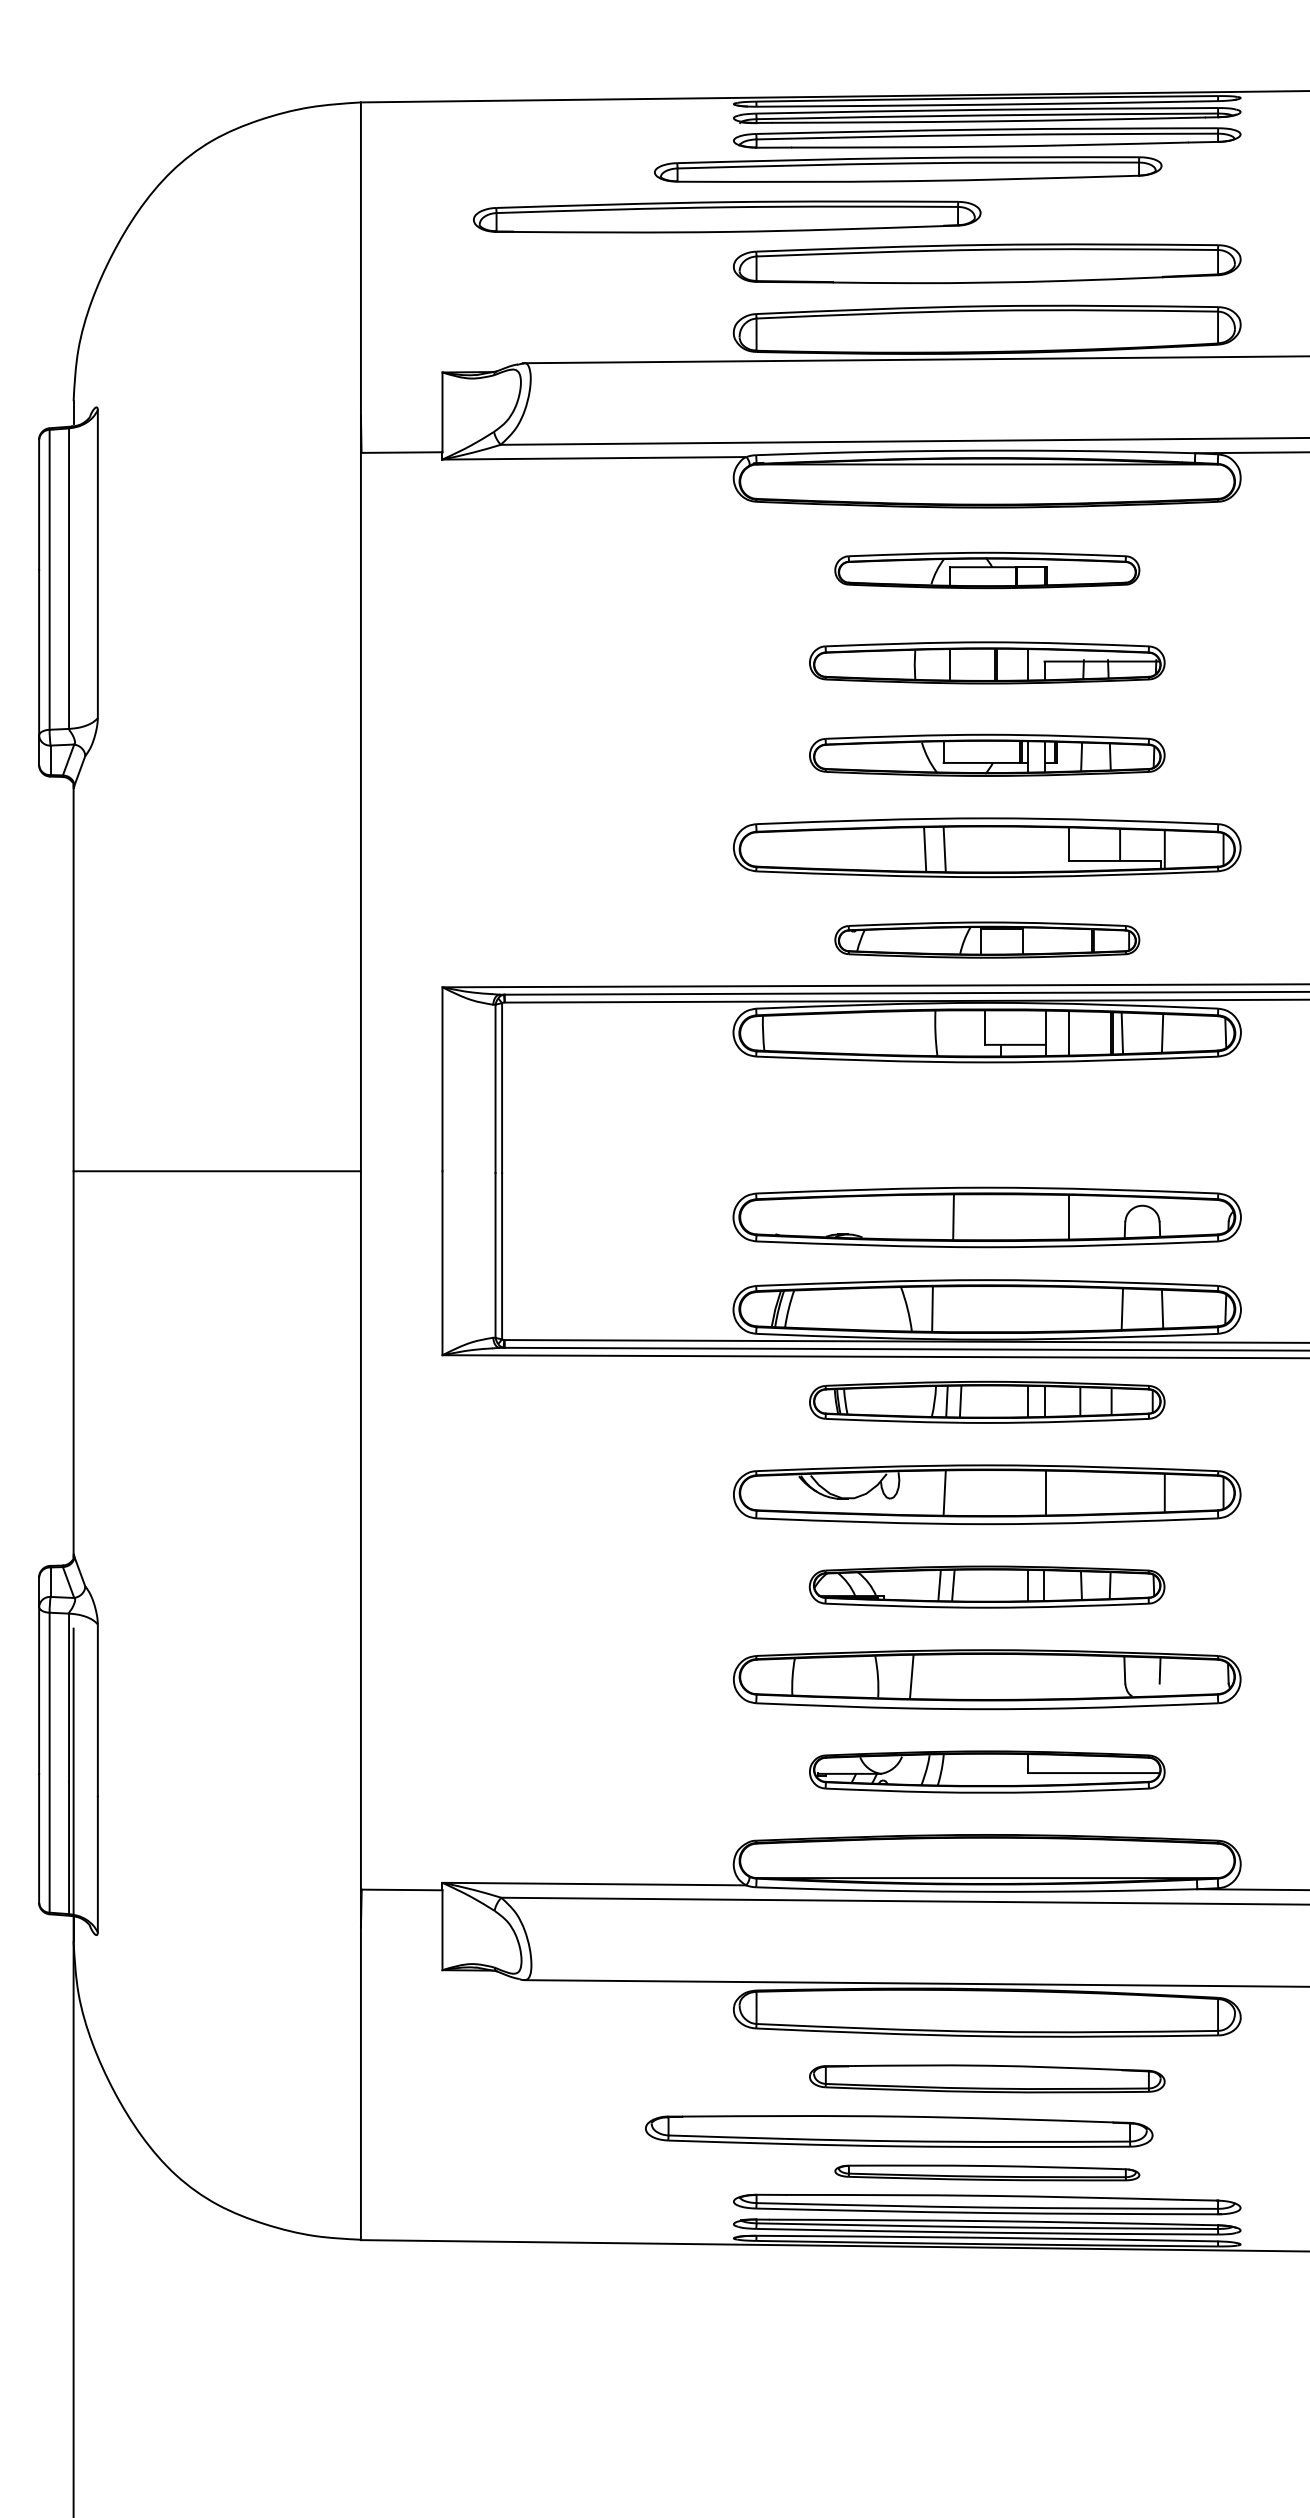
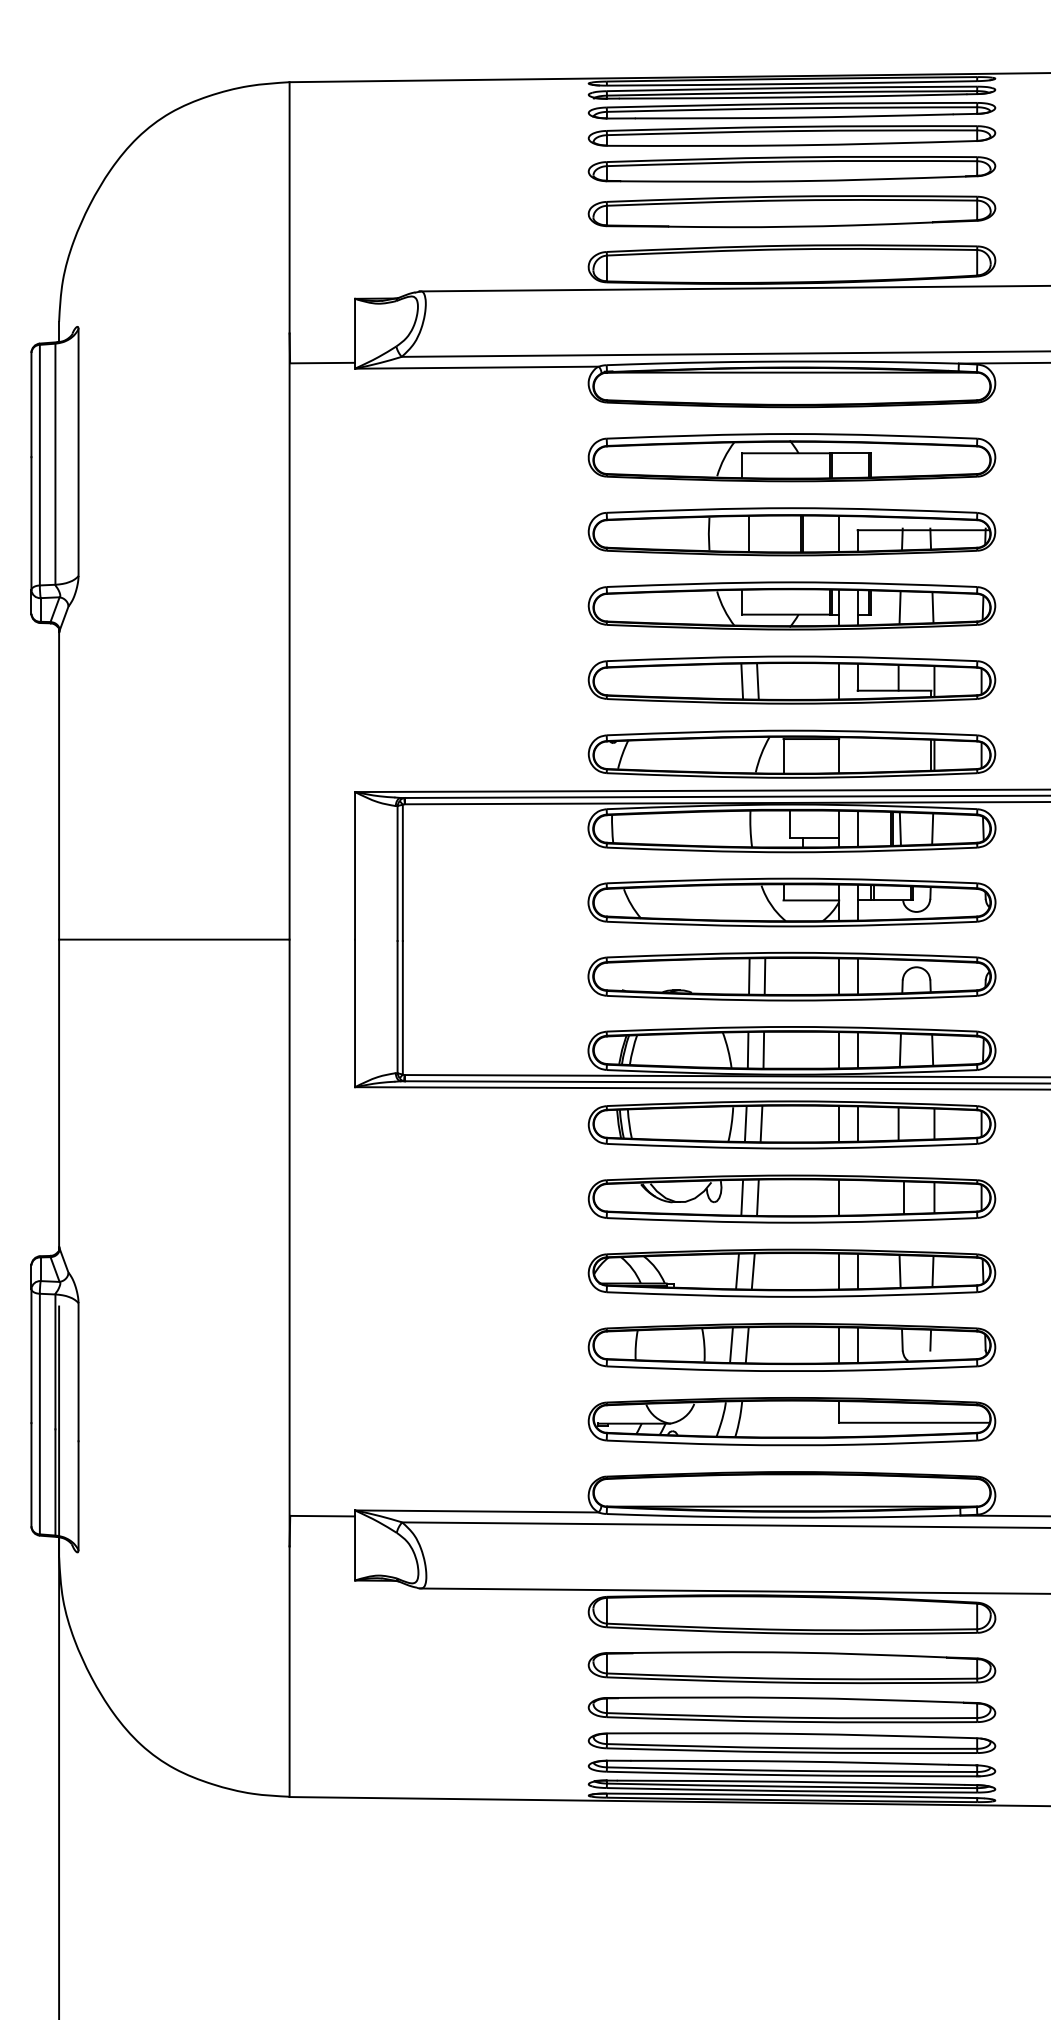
part: (908, 169) -> (792, 136), moved
part: (727, 216) -> (792, 168), moved
part: (987, 570) -> (792, 457), size x1.67
part: (987, 662) -> (792, 531), size x1.43
part: (987, 755) -> (792, 606), size x1.43
line: (1046, 848) -> (839, 680), added
part: (987, 939) -> (792, 753), size x1.67
part: (986, 1124) -> (791, 902), added
line: (933, 1216) -> (748, 975), added
line: (1046, 1217) -> (839, 976), added
line: (951, 1308) -> (763, 1049), added
line: (1046, 1308) -> (839, 1049), added
line: (1069, 1308) -> (858, 1049), added
part: (987, 1402) -> (792, 1125), size x1.43
line: (925, 1492) -> (742, 1197), added
line: (1126, 1492) -> (903, 1197), added
part: (986, 1586) -> (791, 1272), size x1.43
line: (931, 1676) -> (747, 1344), added
line: (1046, 1676) -> (839, 1344), added
line: (1069, 1676) -> (858, 1344), added
part: (987, 1771) -> (792, 1421), size x1.43
part: (987, 2078) -> (792, 1667), size x1.43
part: (899, 2131) -> (792, 1709), moved
part: (987, 2172) -> (792, 1742), size x1.67

